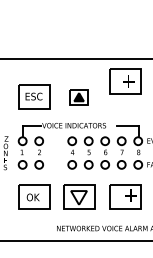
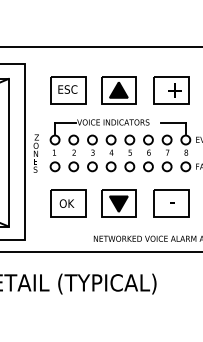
part: (125, 81) -> (171, 90), moved
part: (78, 97) -> (118, 90), size x1.67
part: (55, 153) -> (92, 153), added
text: (129, 195) -> (176, 201), + -> -
fill: (78, 198) -> (118, 204), added

